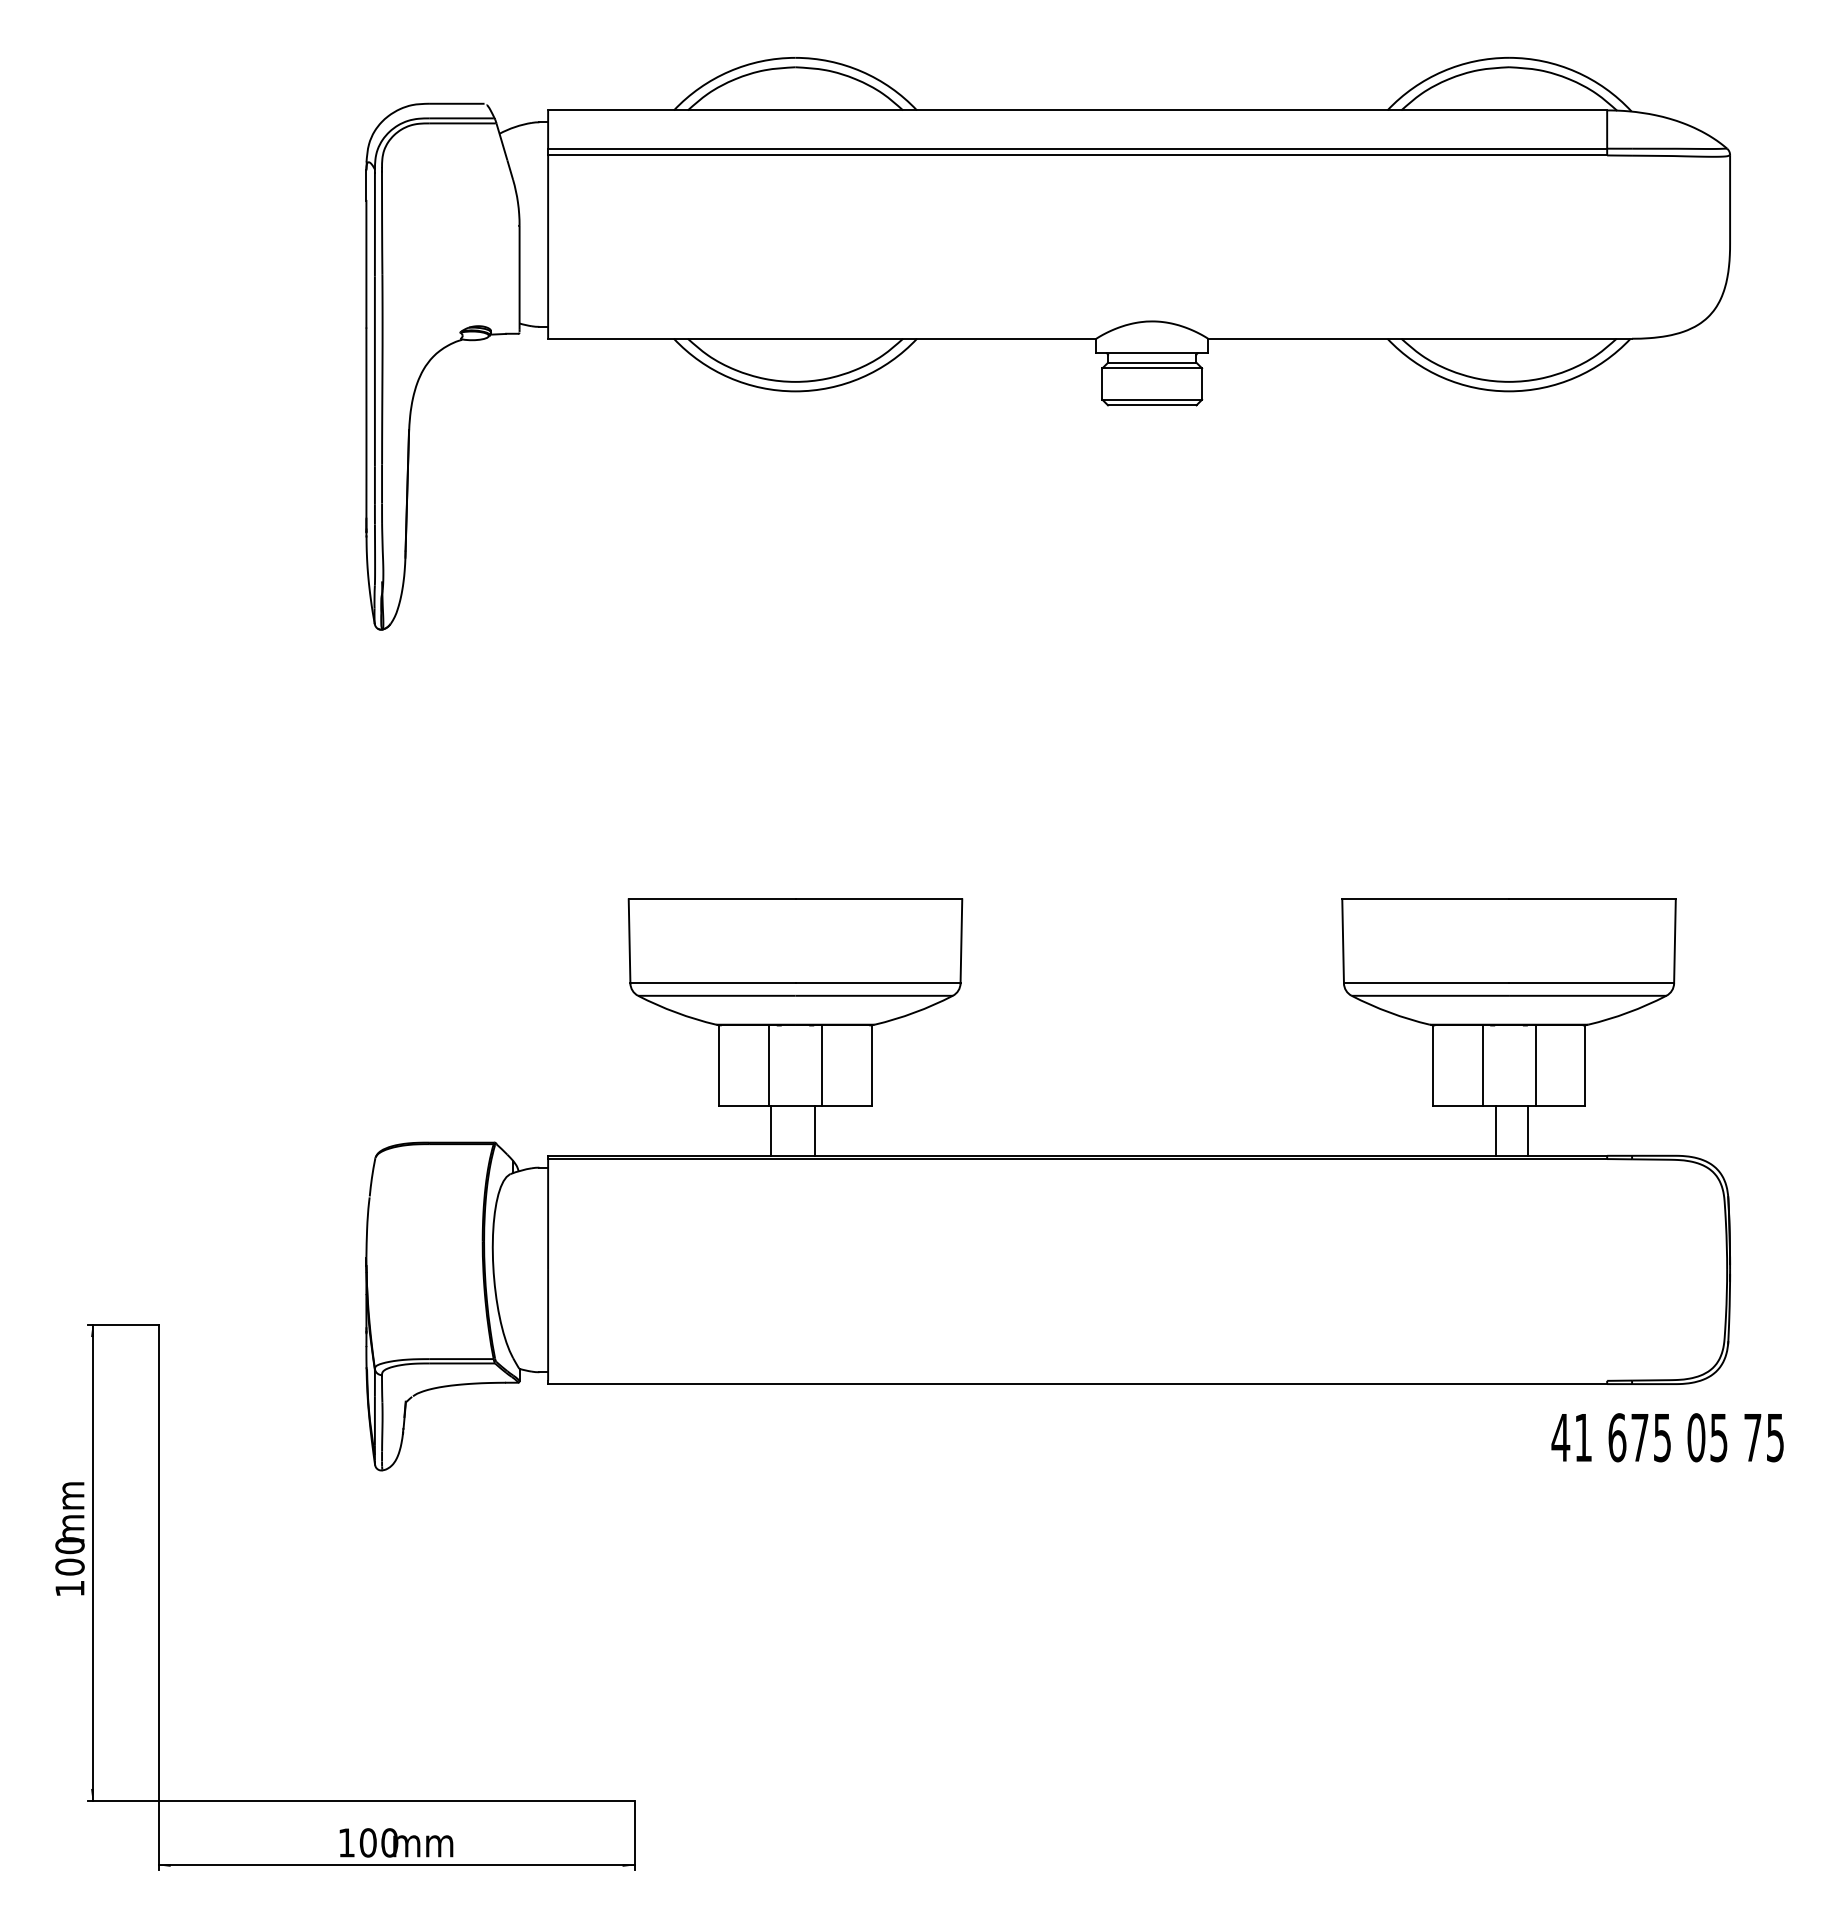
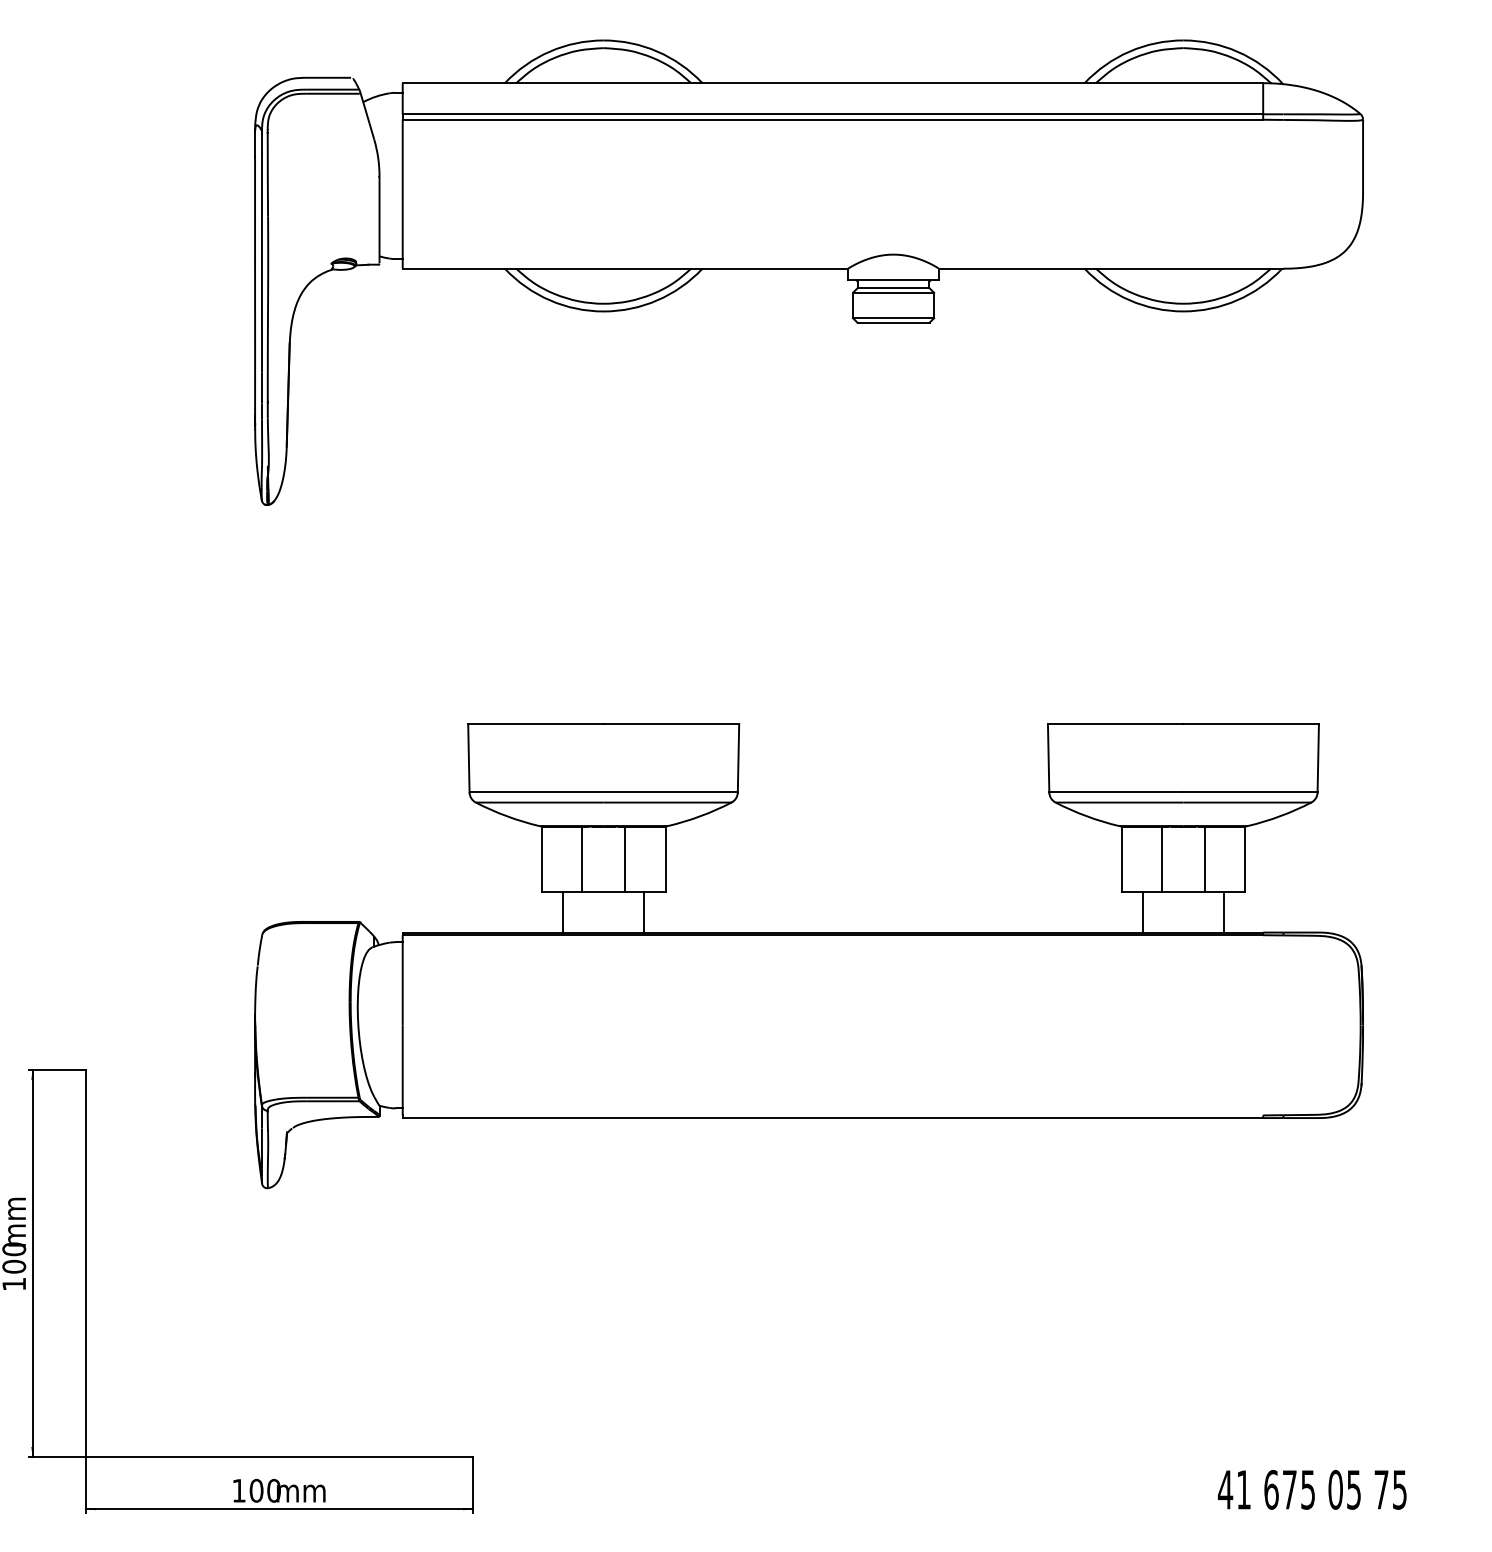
line: (771, 1130) -> (644, 912), moved
line: (814, 1130) -> (563, 912), moved
line: (1495, 1130) -> (1223, 912), moved
line: (1528, 1130) -> (1143, 912), moved
text: (1667, 1437) -> (1312, 1489), moved

